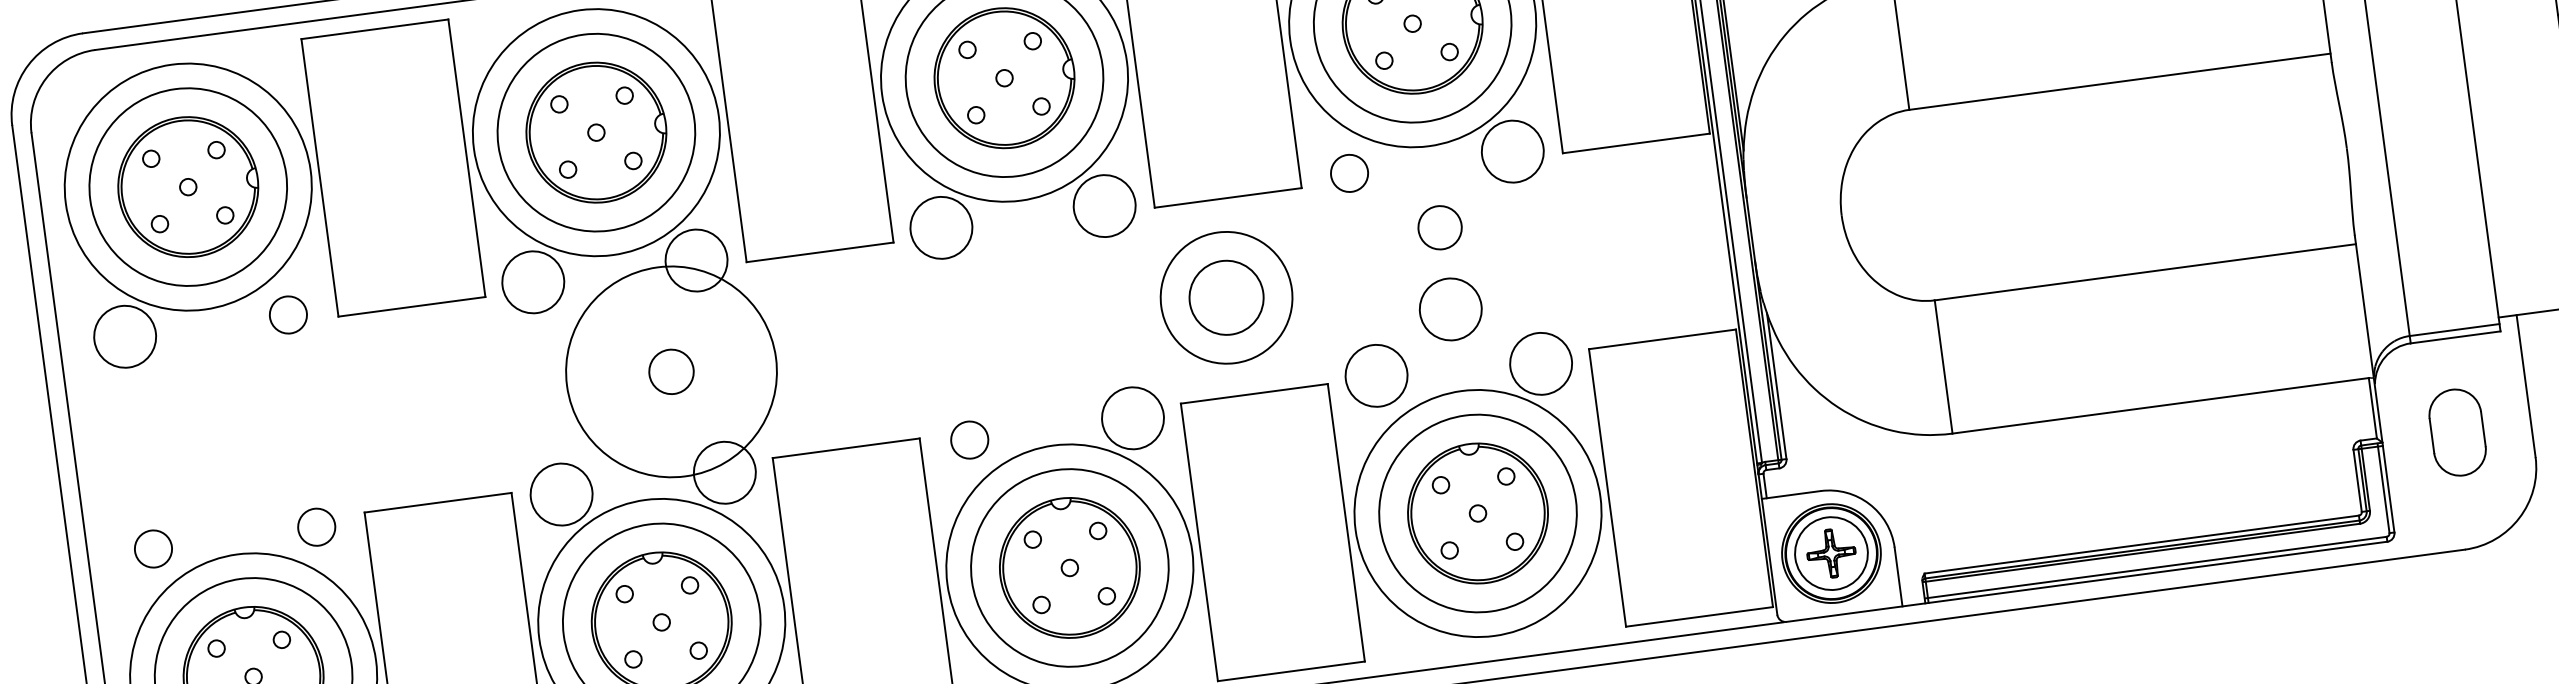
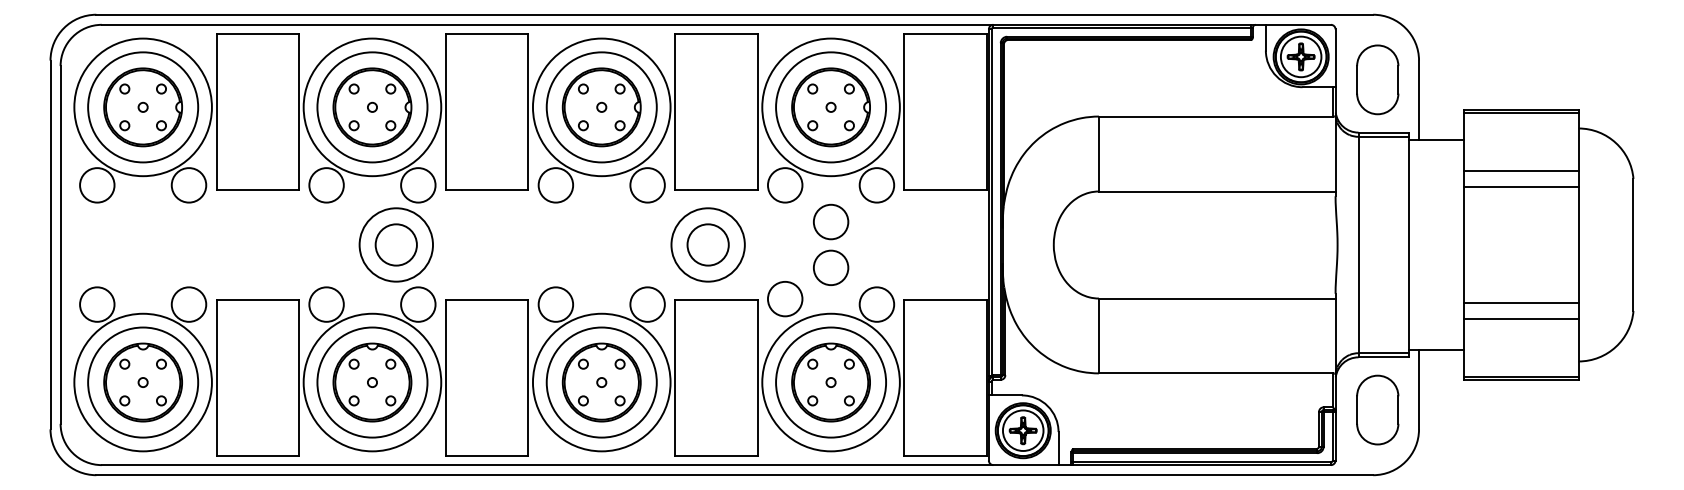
circle: (1348, 173) -> (784, 185), size x1.67
circle: (1440, 226) -> (831, 221), size x1.43
circle: (287, 315) -> (188, 185), size x1.67
circle: (671, 370) -> (396, 244), size x0.62
circle: (669, 371) -> (395, 244), size x1.67
part: (2456, 431) -> (1377, 409), size x1.43
circle: (968, 440) -> (555, 304), size x1.67
circle: (315, 527) -> (188, 304), size x1.67
circle: (153, 548) -> (97, 304), size x1.67

